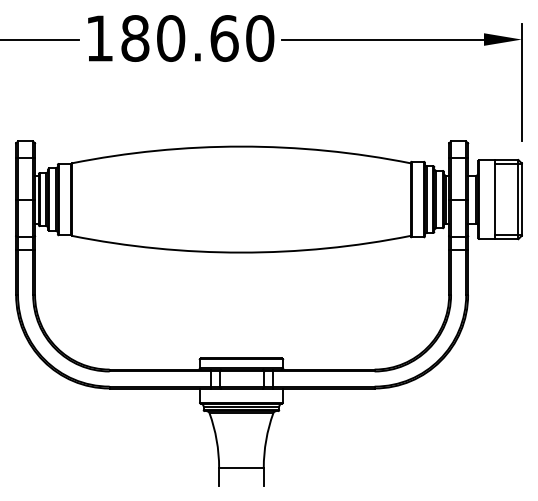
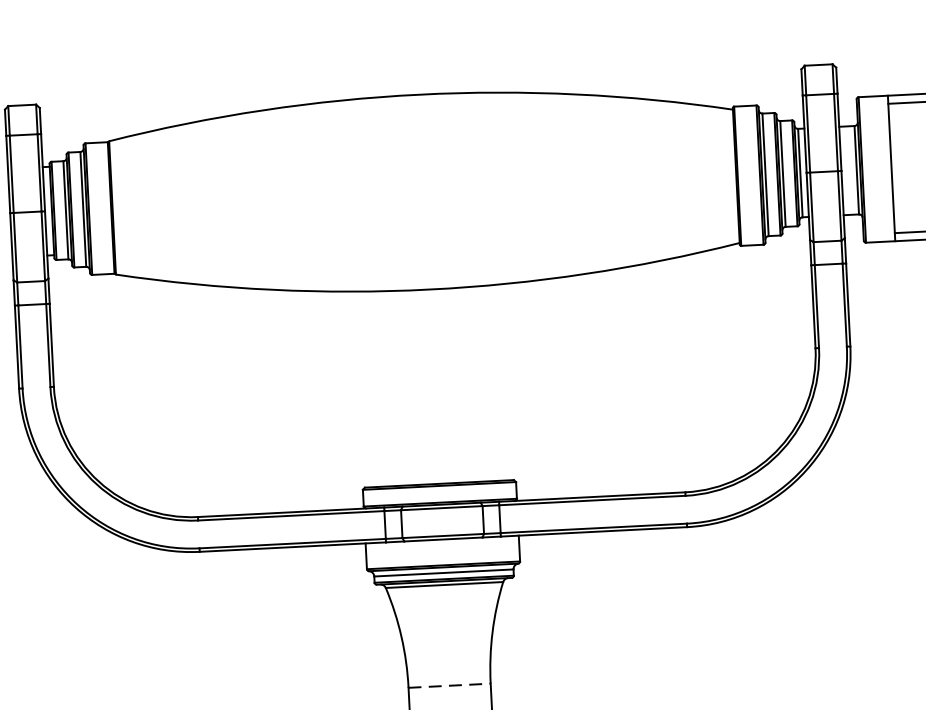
line: (241, 468) -> (449, 686), solid -> dashed

